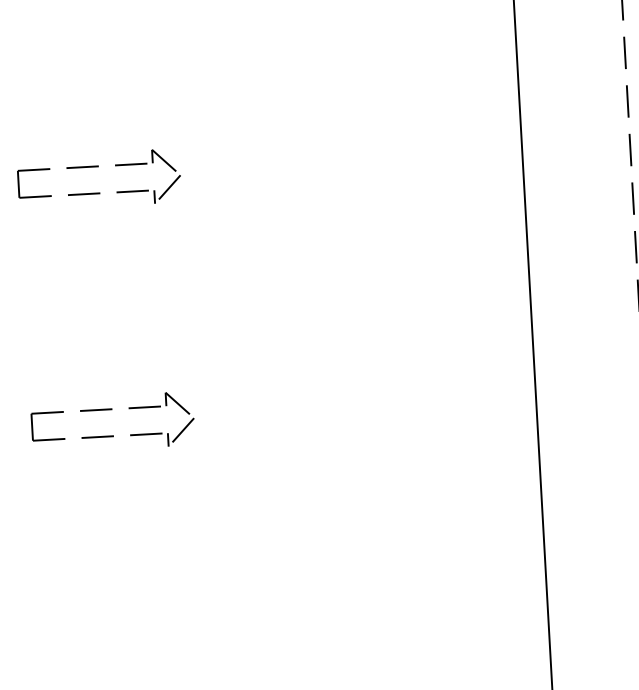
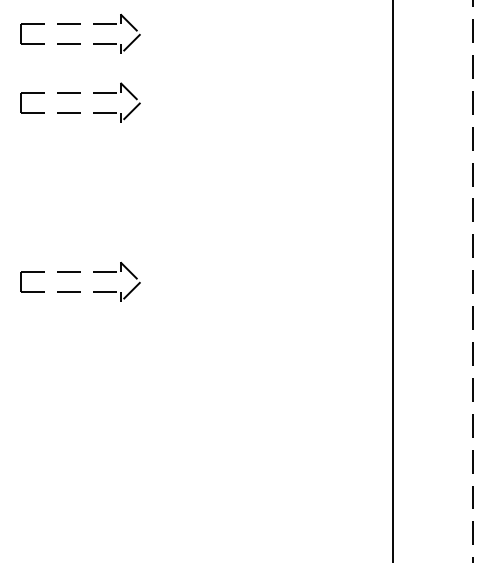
part: (93, 73) -> (80, 24), added

